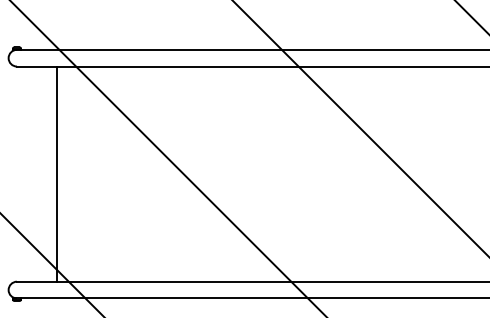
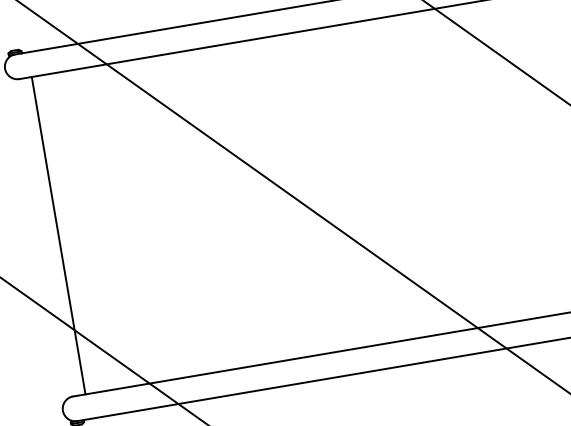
line: (57, 173) -> (58, 234), moved

